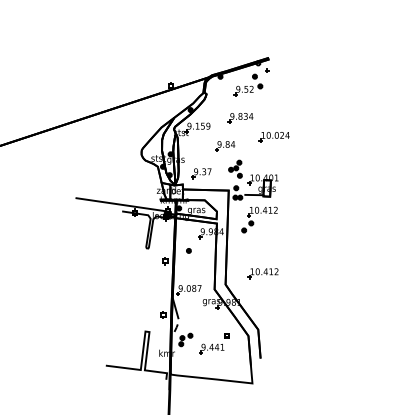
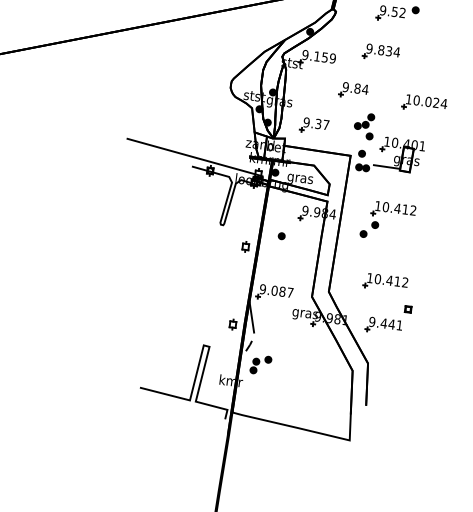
part: (273, 137) -> (423, 104), moved
part: (259, 219) -> (387, 220), moved
part: (214, 343) -> (388, 318), moved

